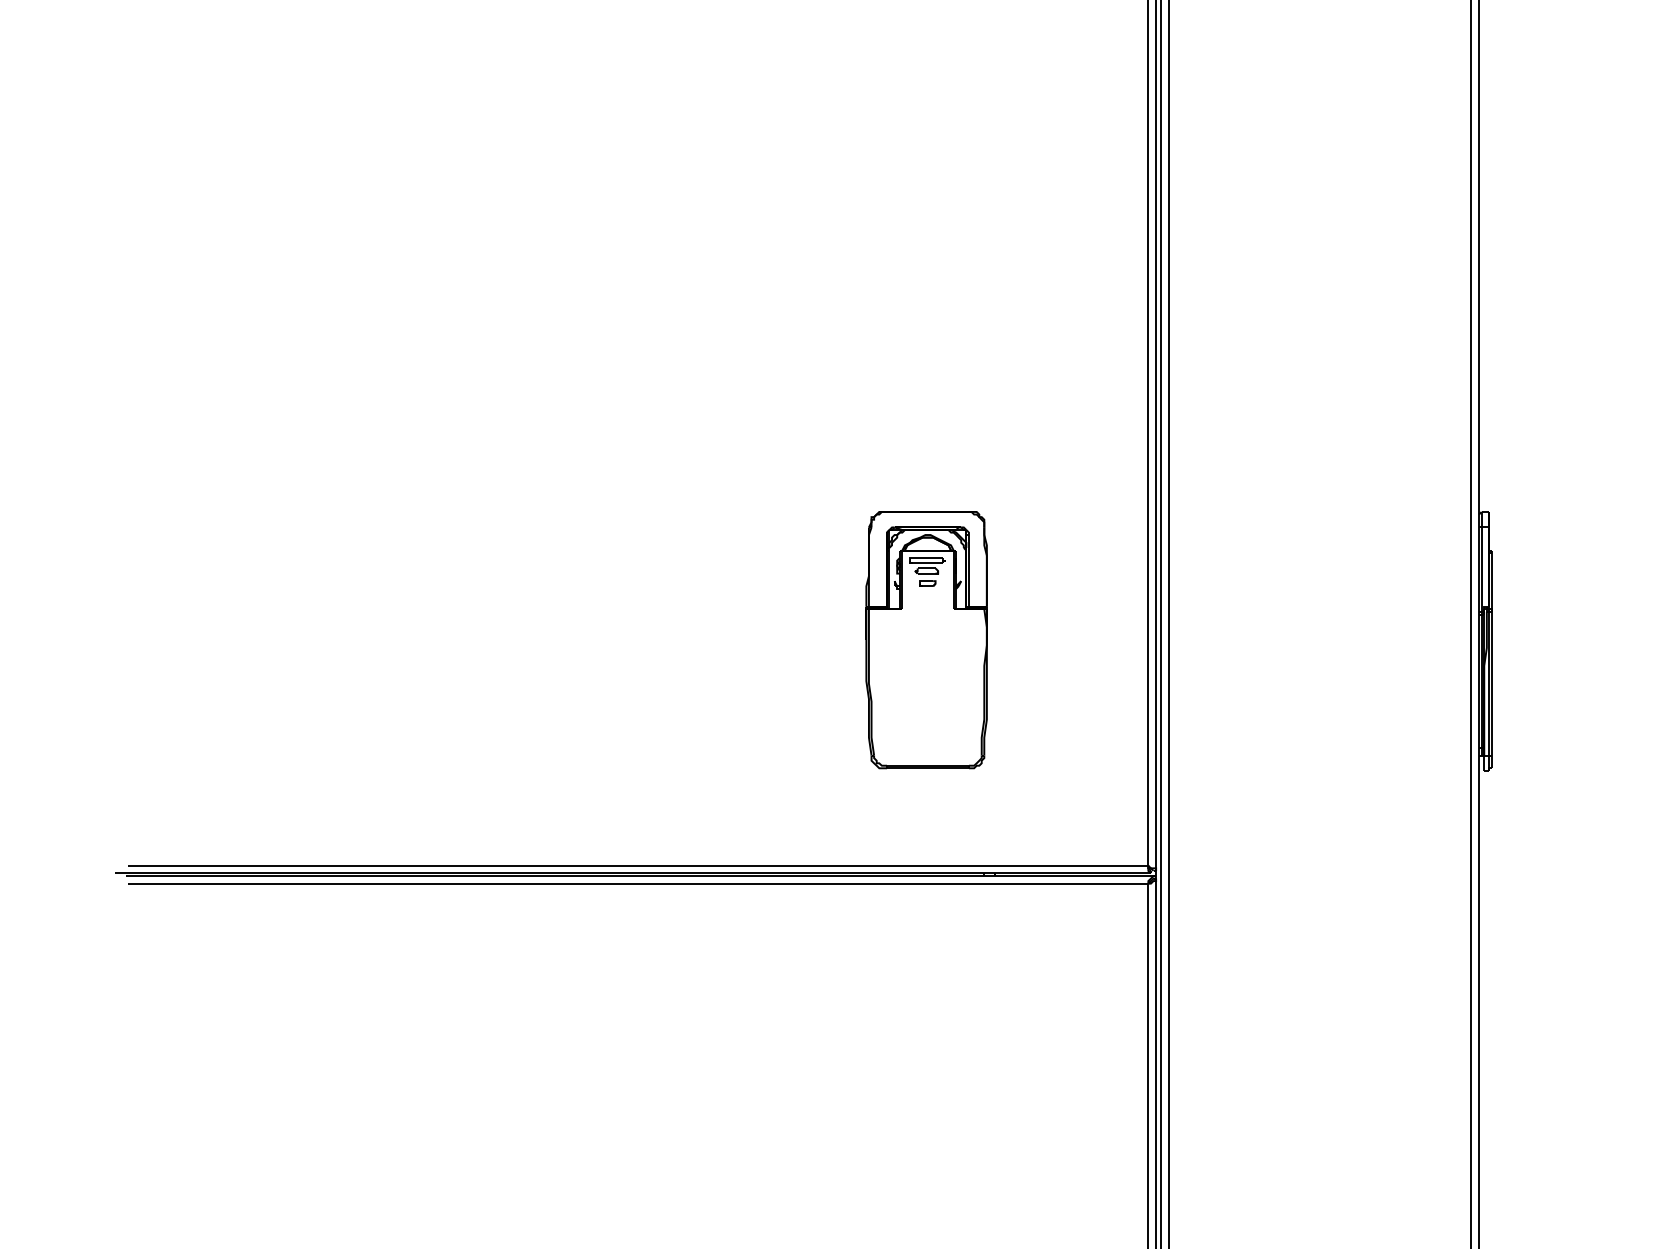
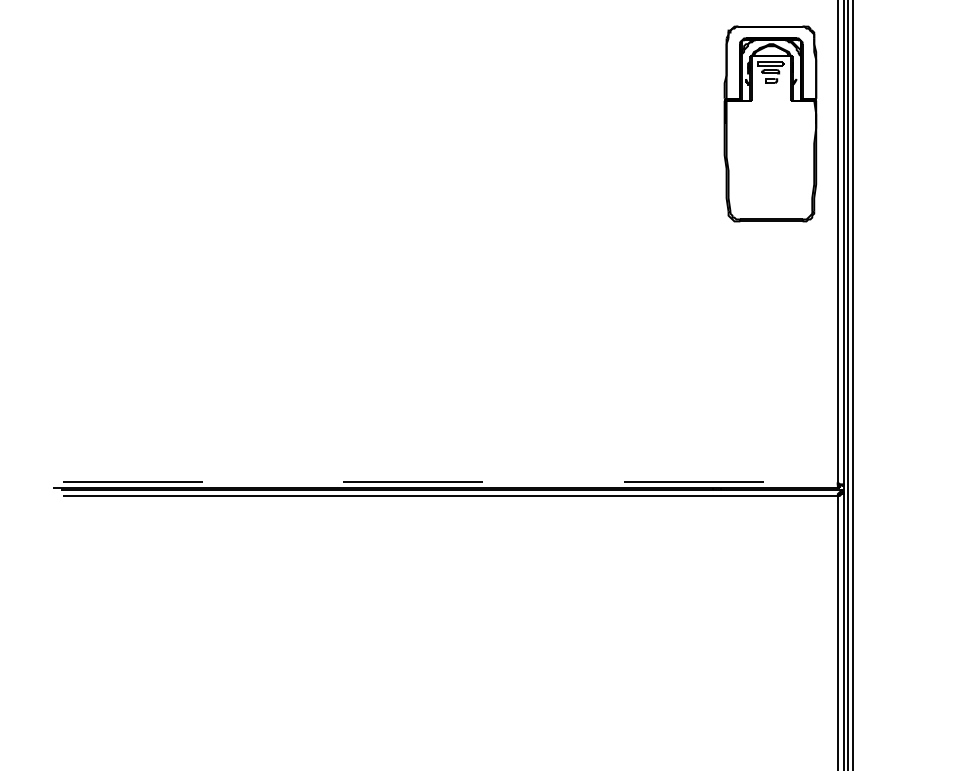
part: (926, 640) -> (770, 124), moved
line: (638, 865) -> (450, 482), solid -> dashed

